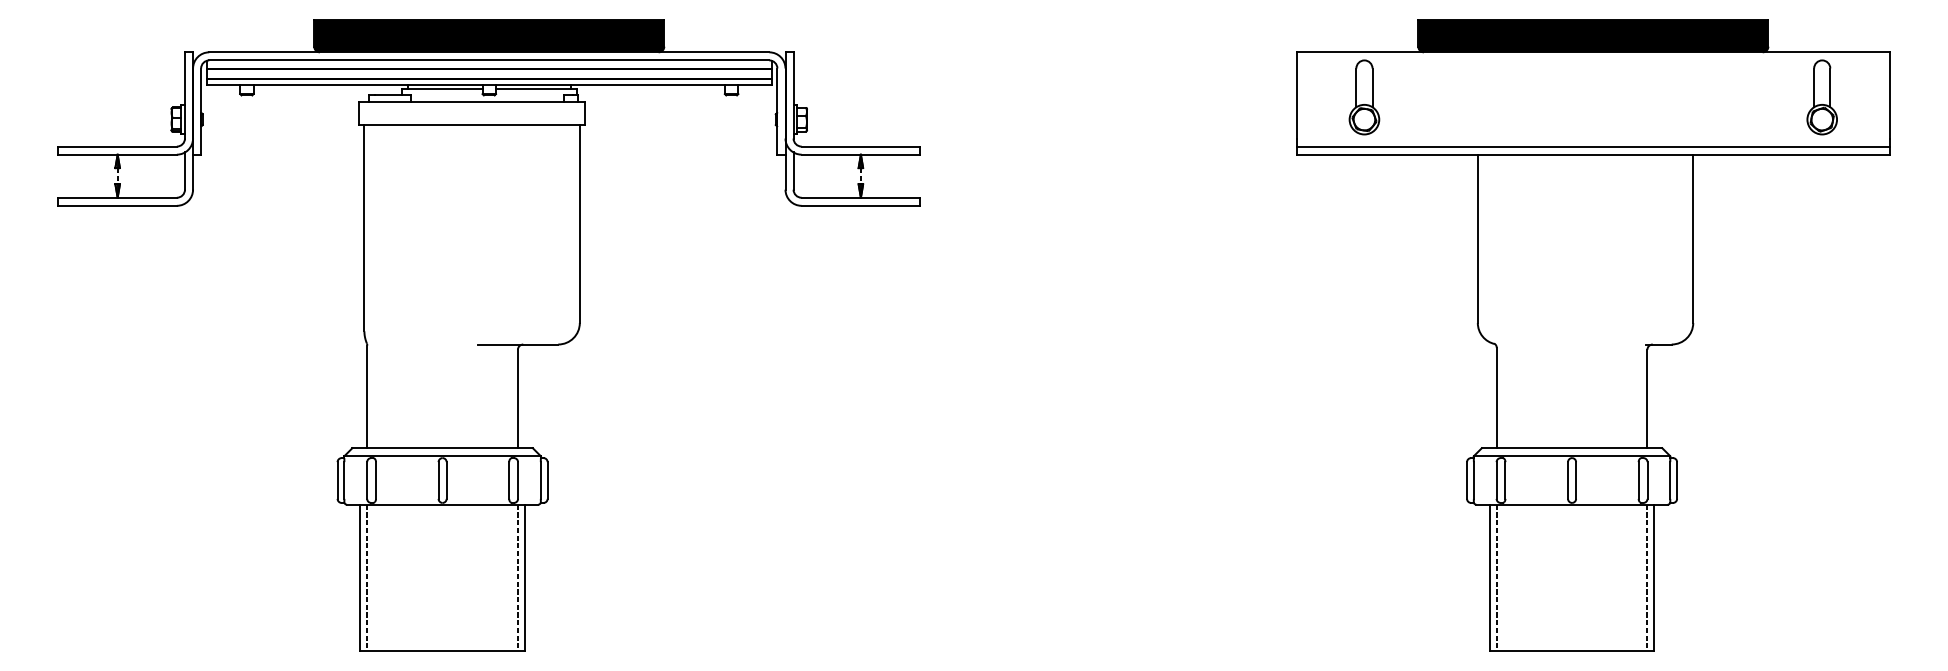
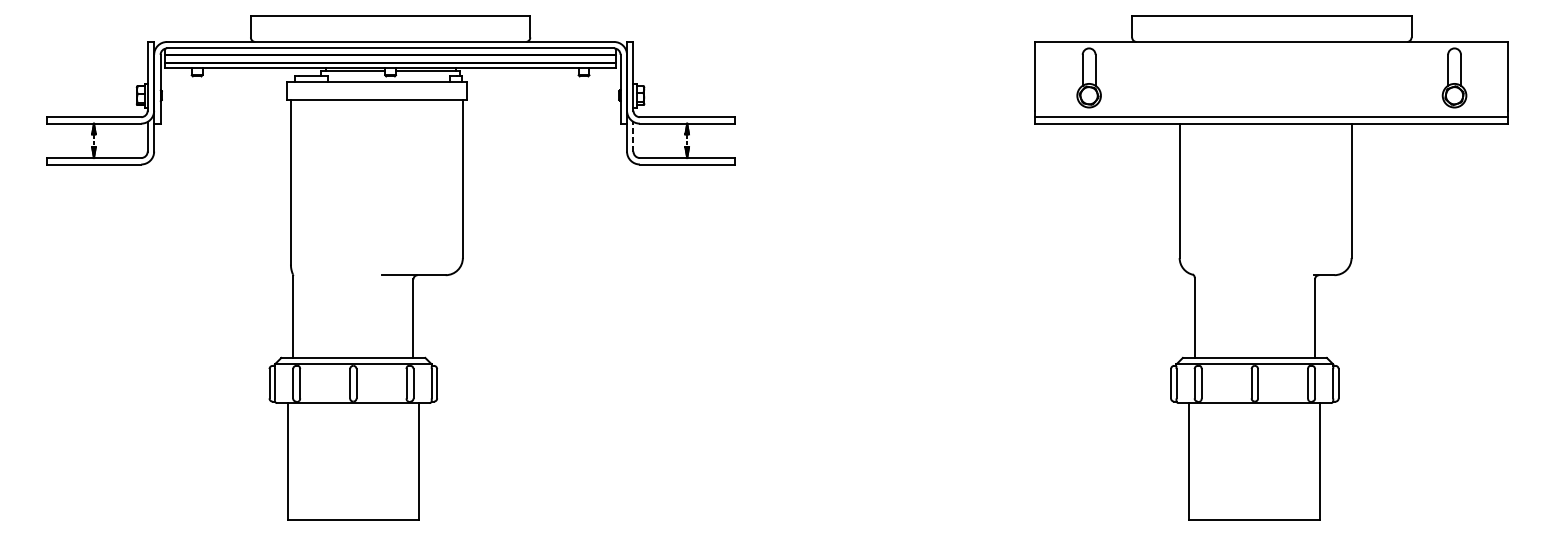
fill: (489, 36) -> (390, 29), removed
fill: (1593, 36) -> (1271, 29), removed
line: (793, 171) -> (633, 137), solid -> dashed
line: (367, 577) -> (293, 461), removed
line: (518, 577) -> (413, 461), removed
line: (1496, 577) -> (1194, 461), removed
line: (1647, 577) -> (1315, 461), removed

